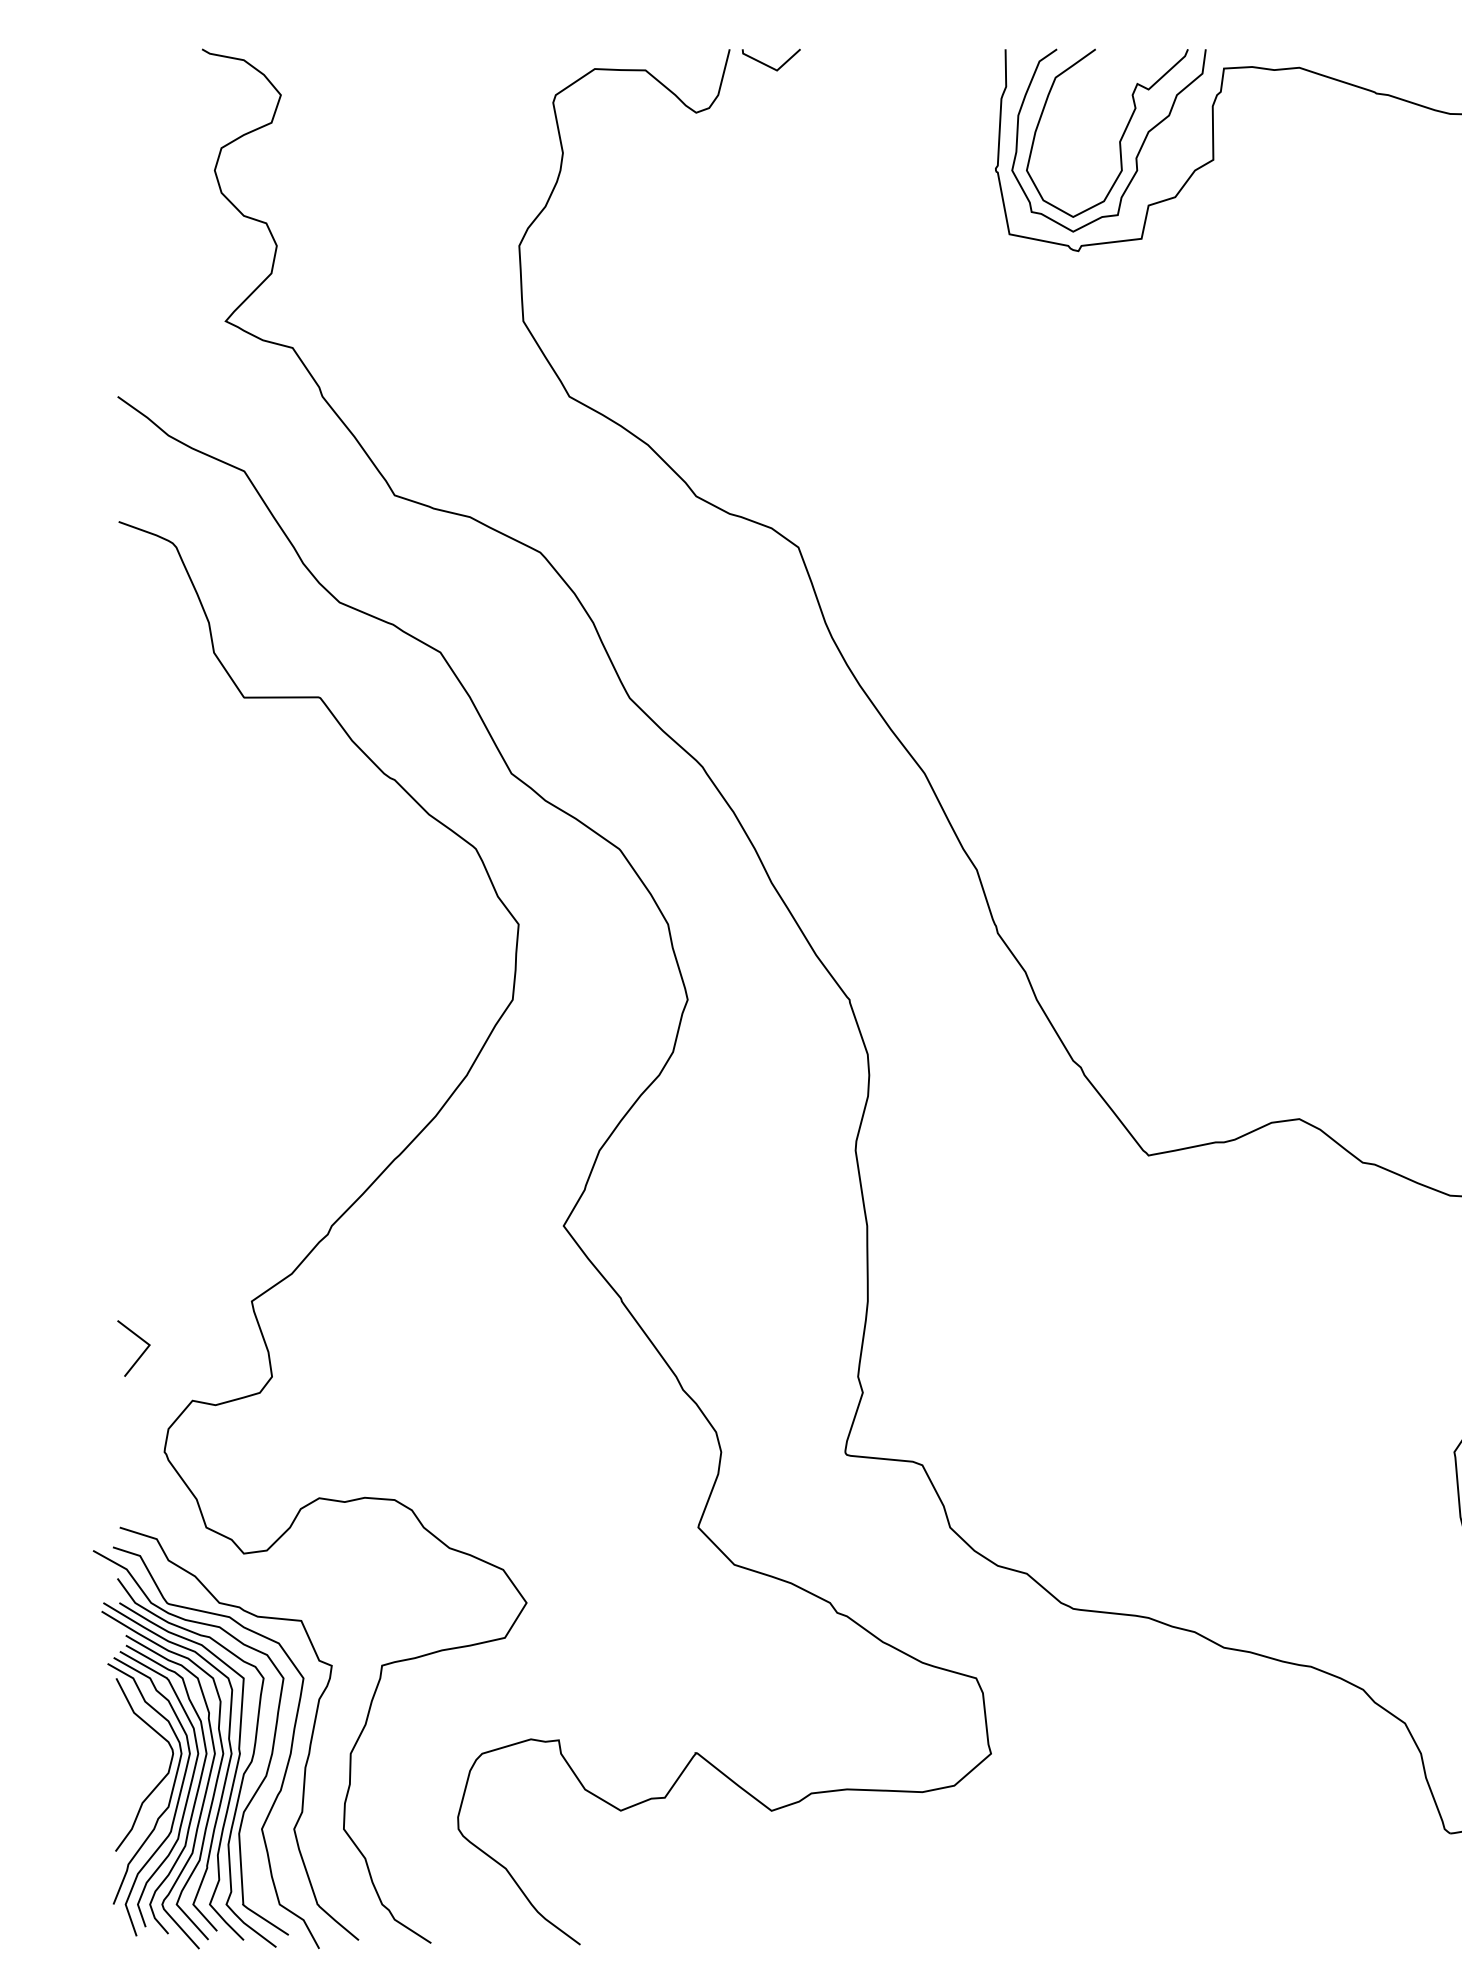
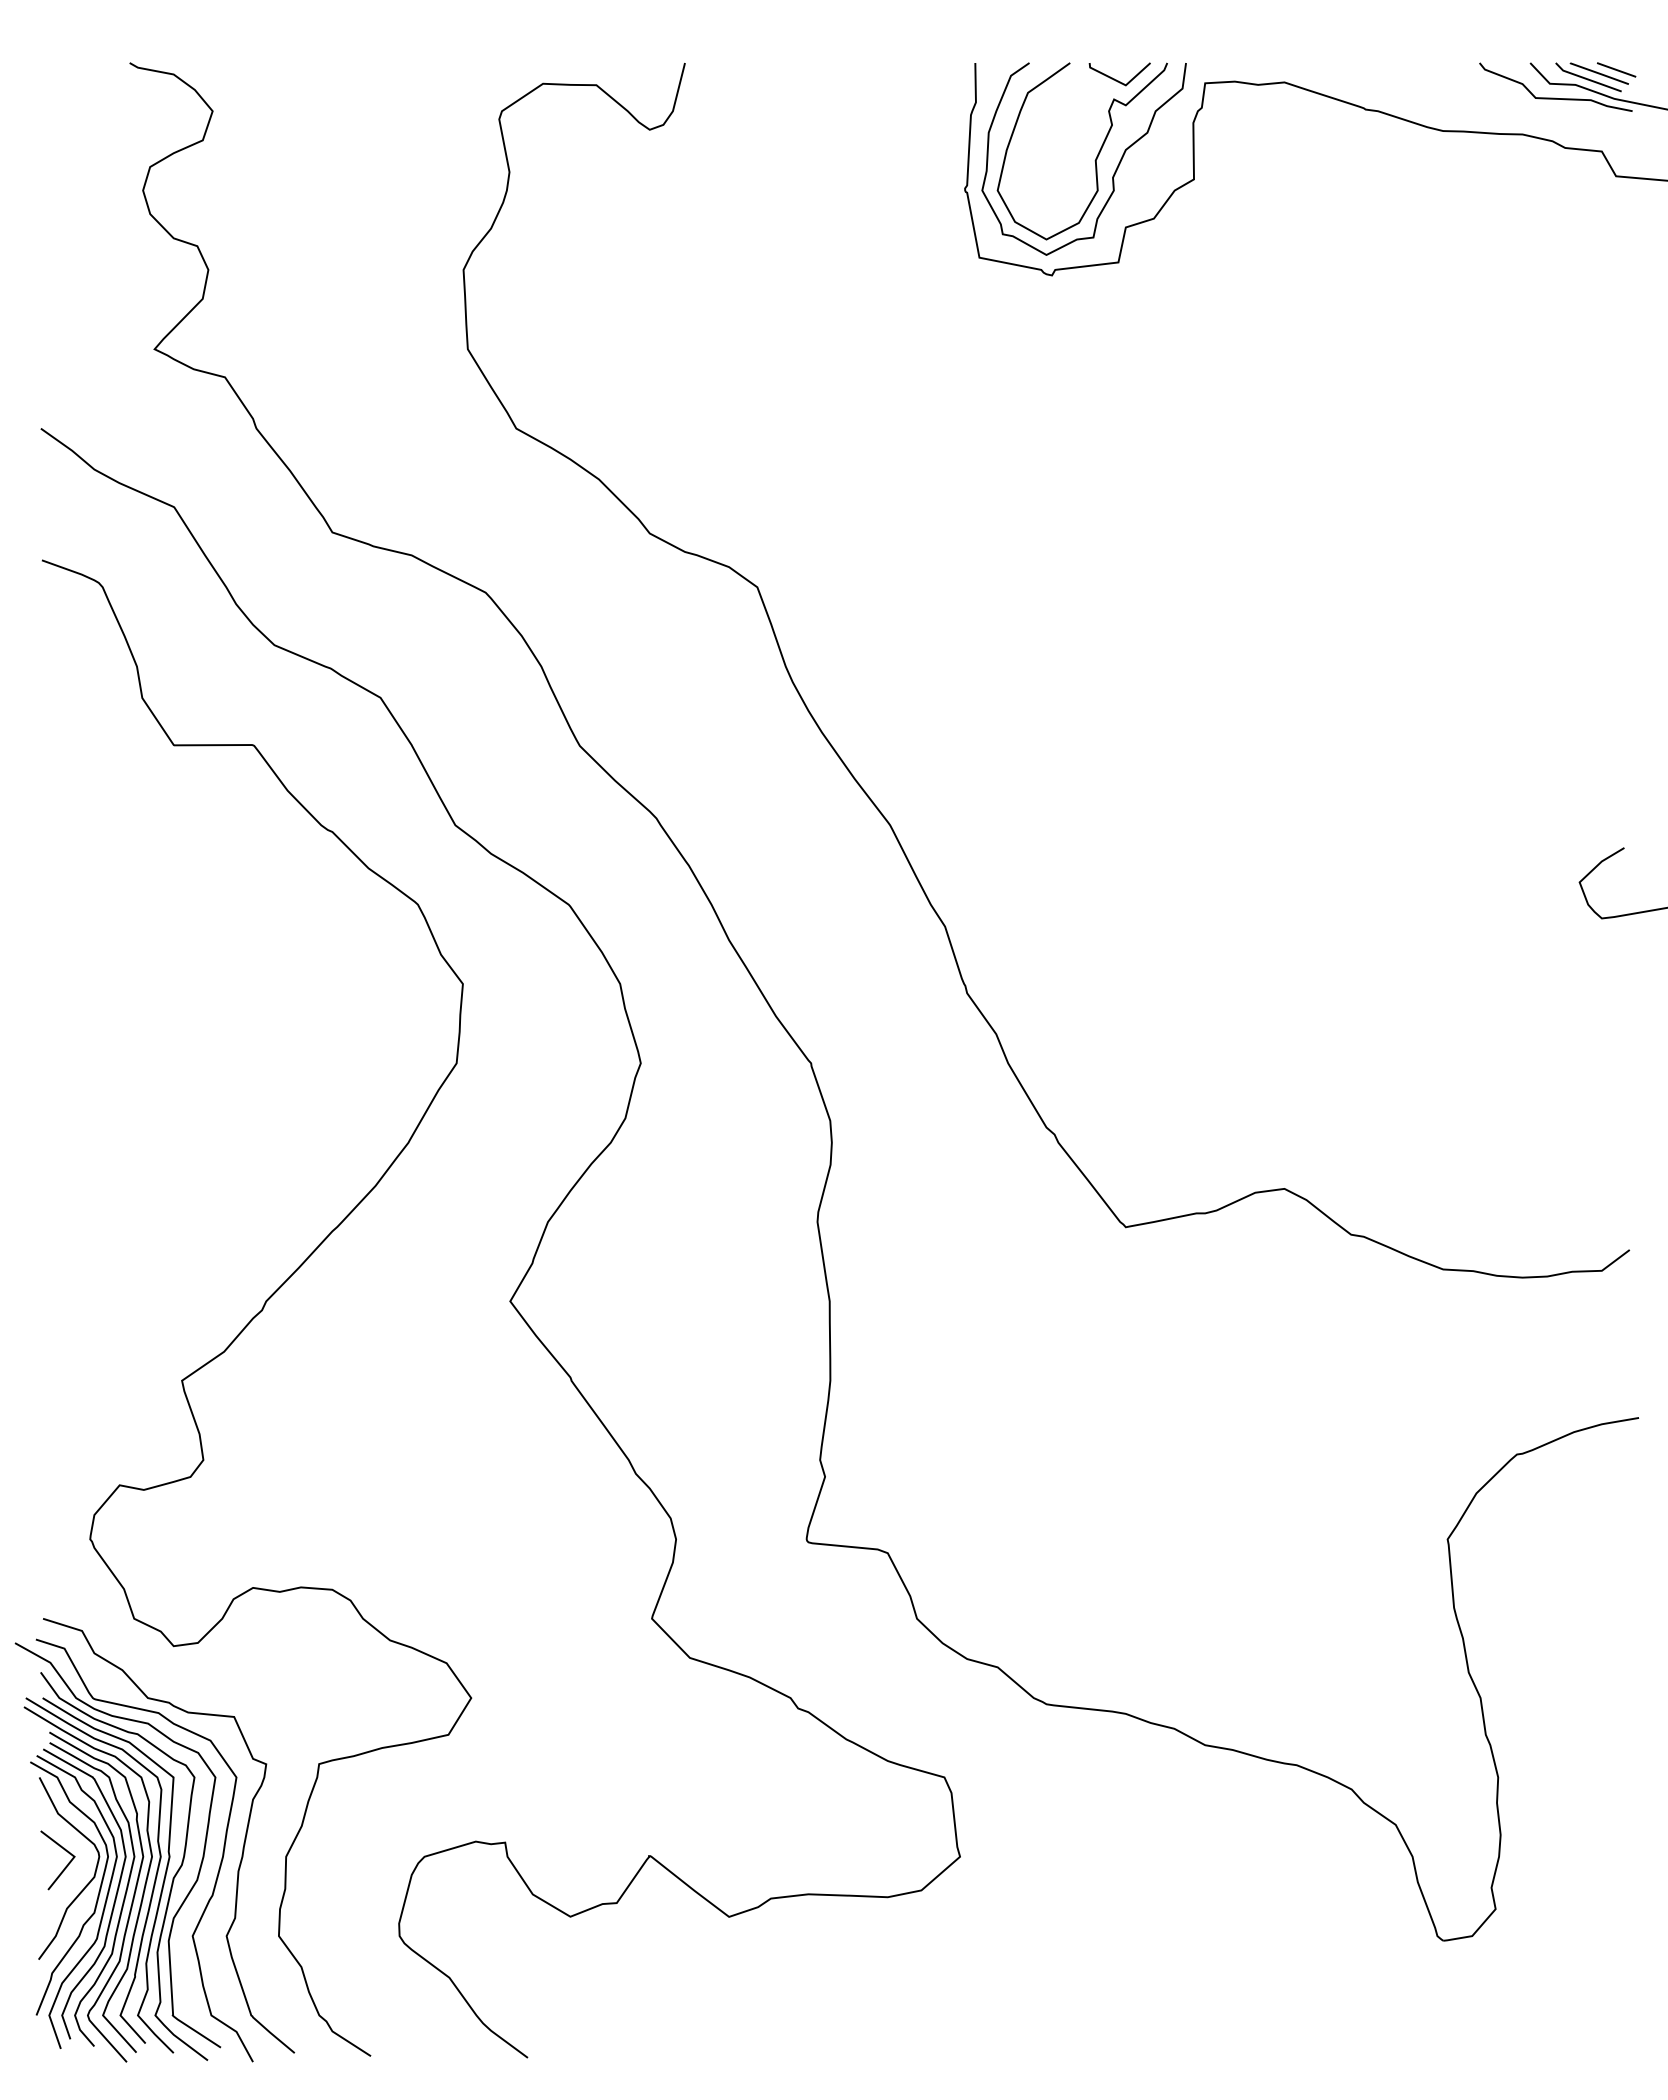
line: (768, 64) -> (1116, 79), moved
line: (140, 1355) -> (64, 1867), moved

